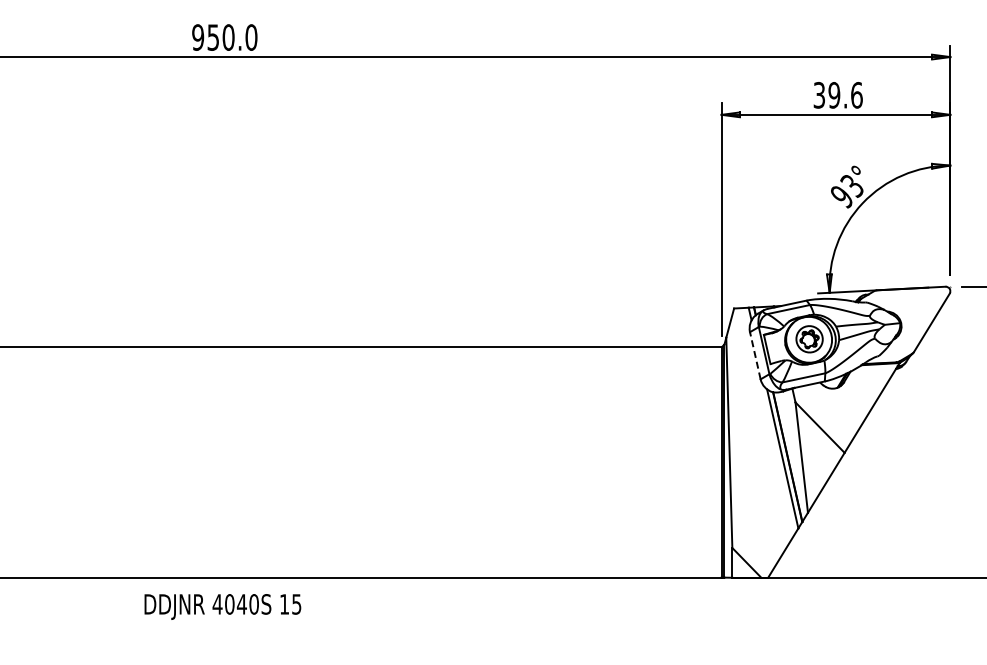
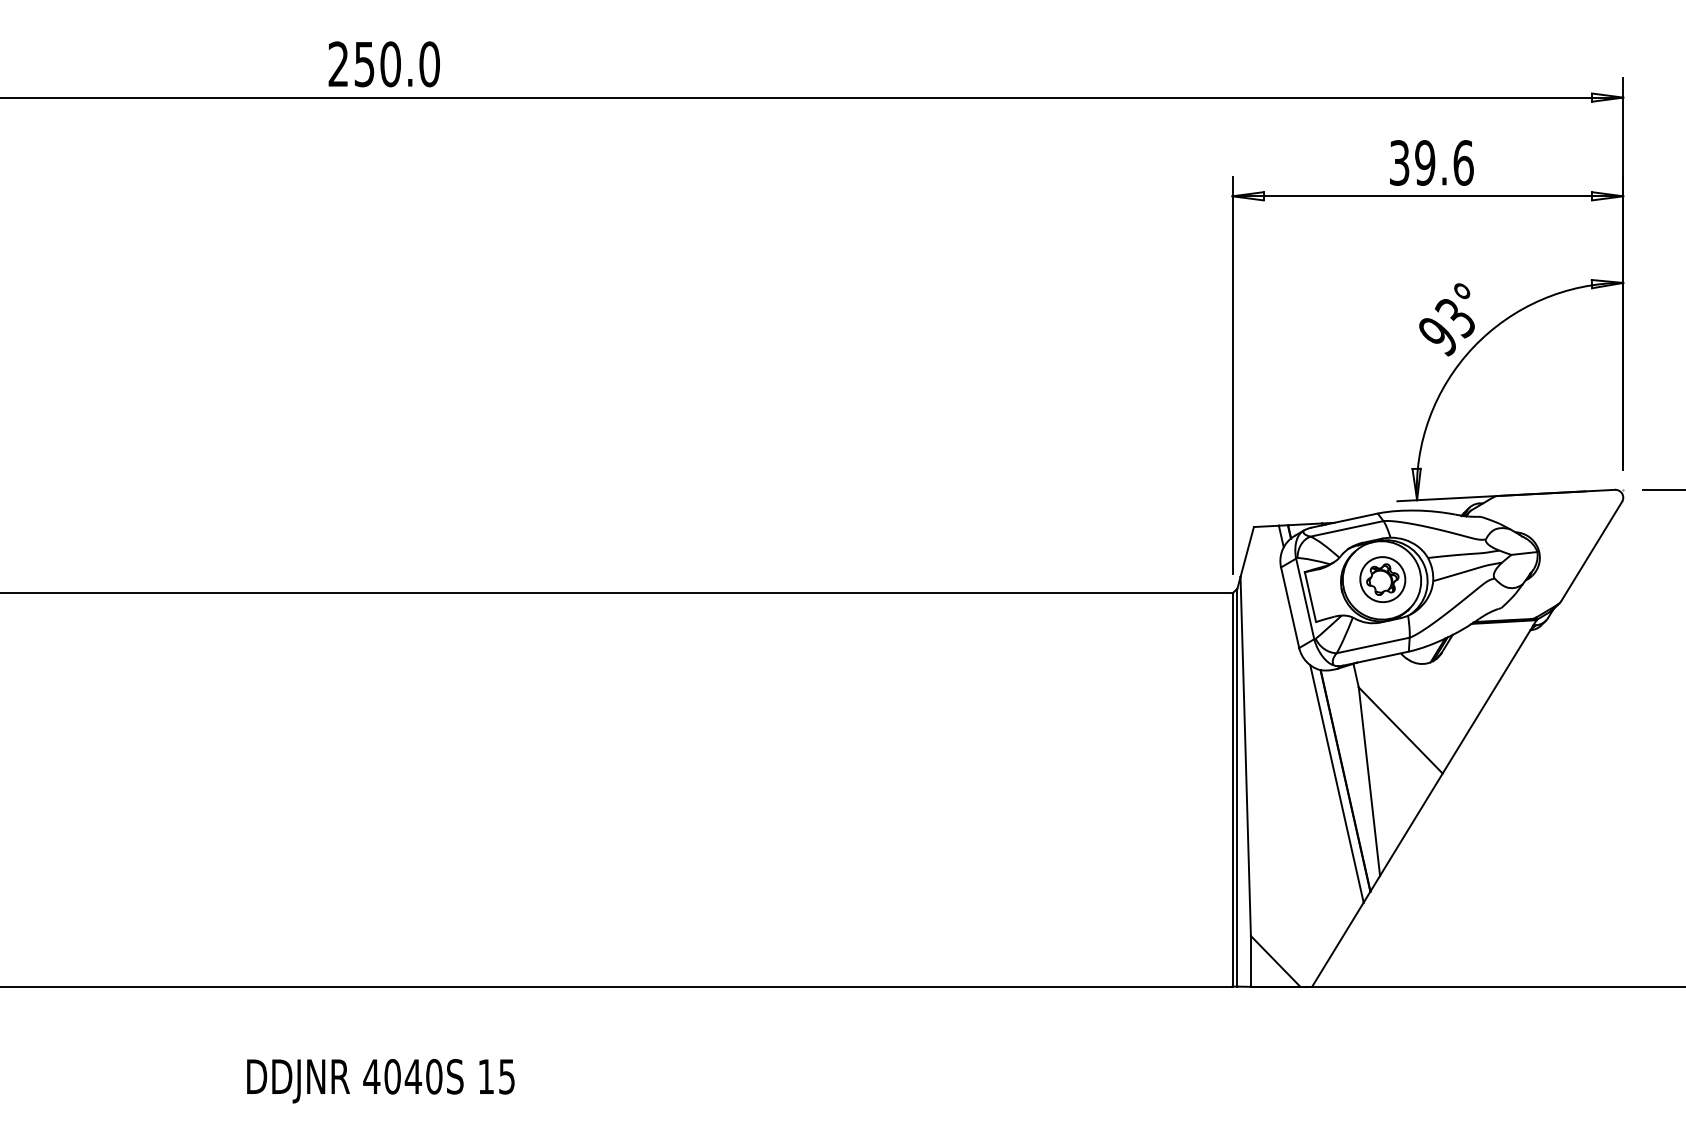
text: (198, 37) -> (339, 64), 950.0 -> 250.0
line: (755, 355) -> (1290, 607), dashed -> solid
text: (222, 606) -> (380, 1080), moved

